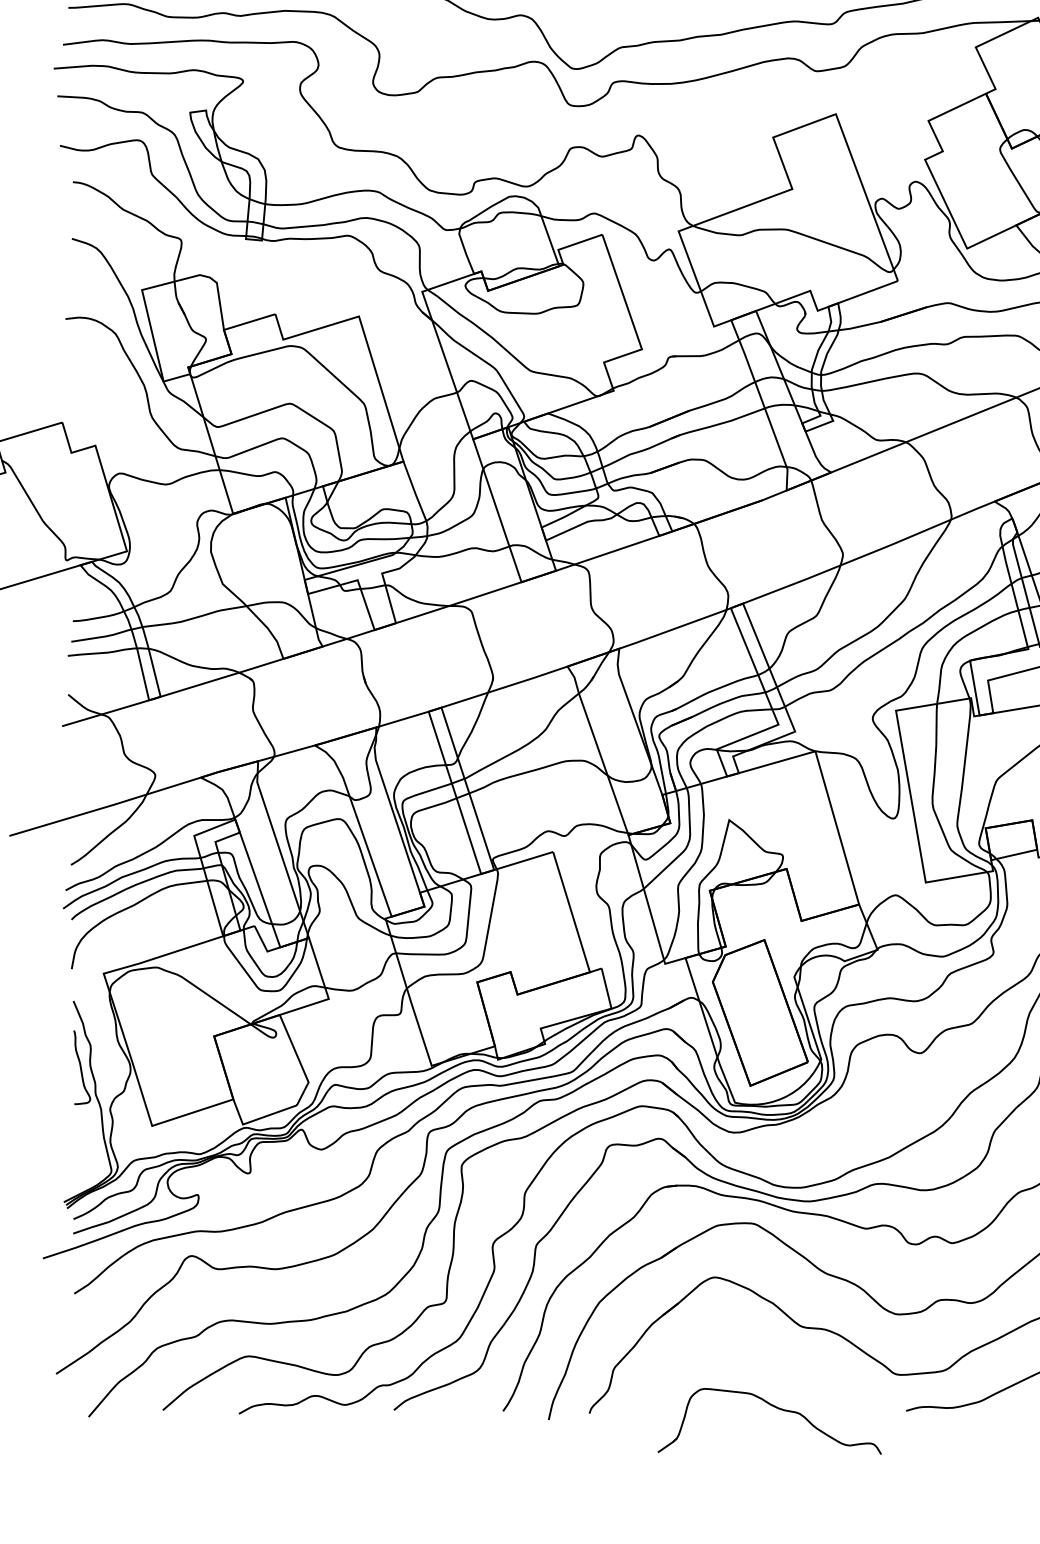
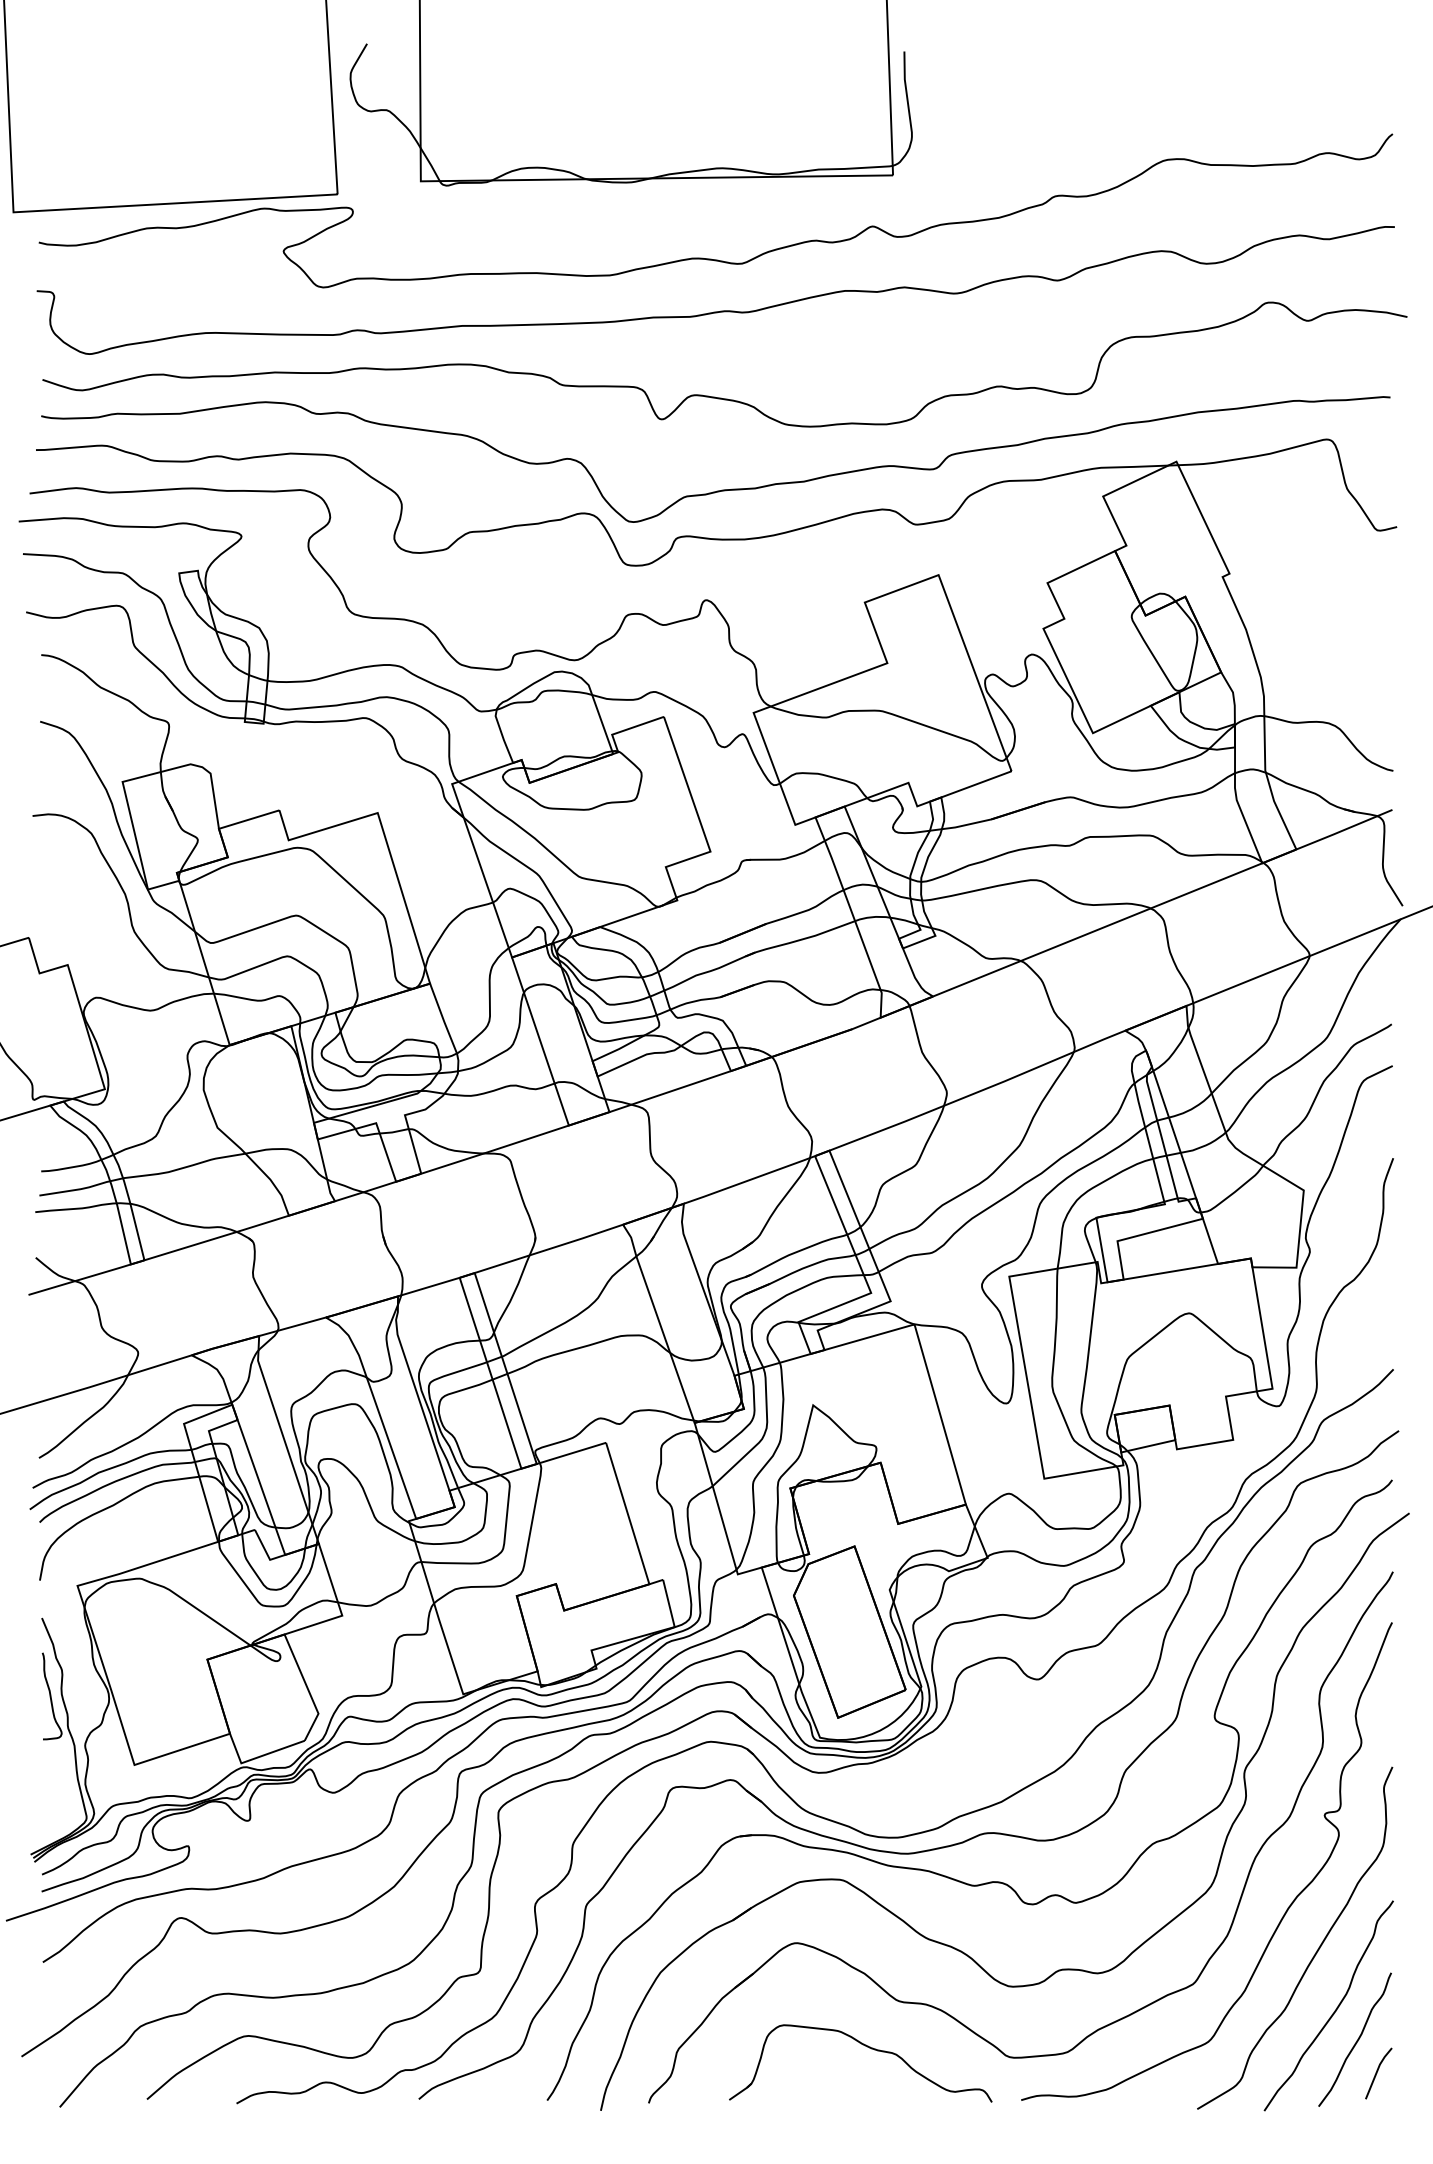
part: (775, 1407) -> (867, 2047), moved

